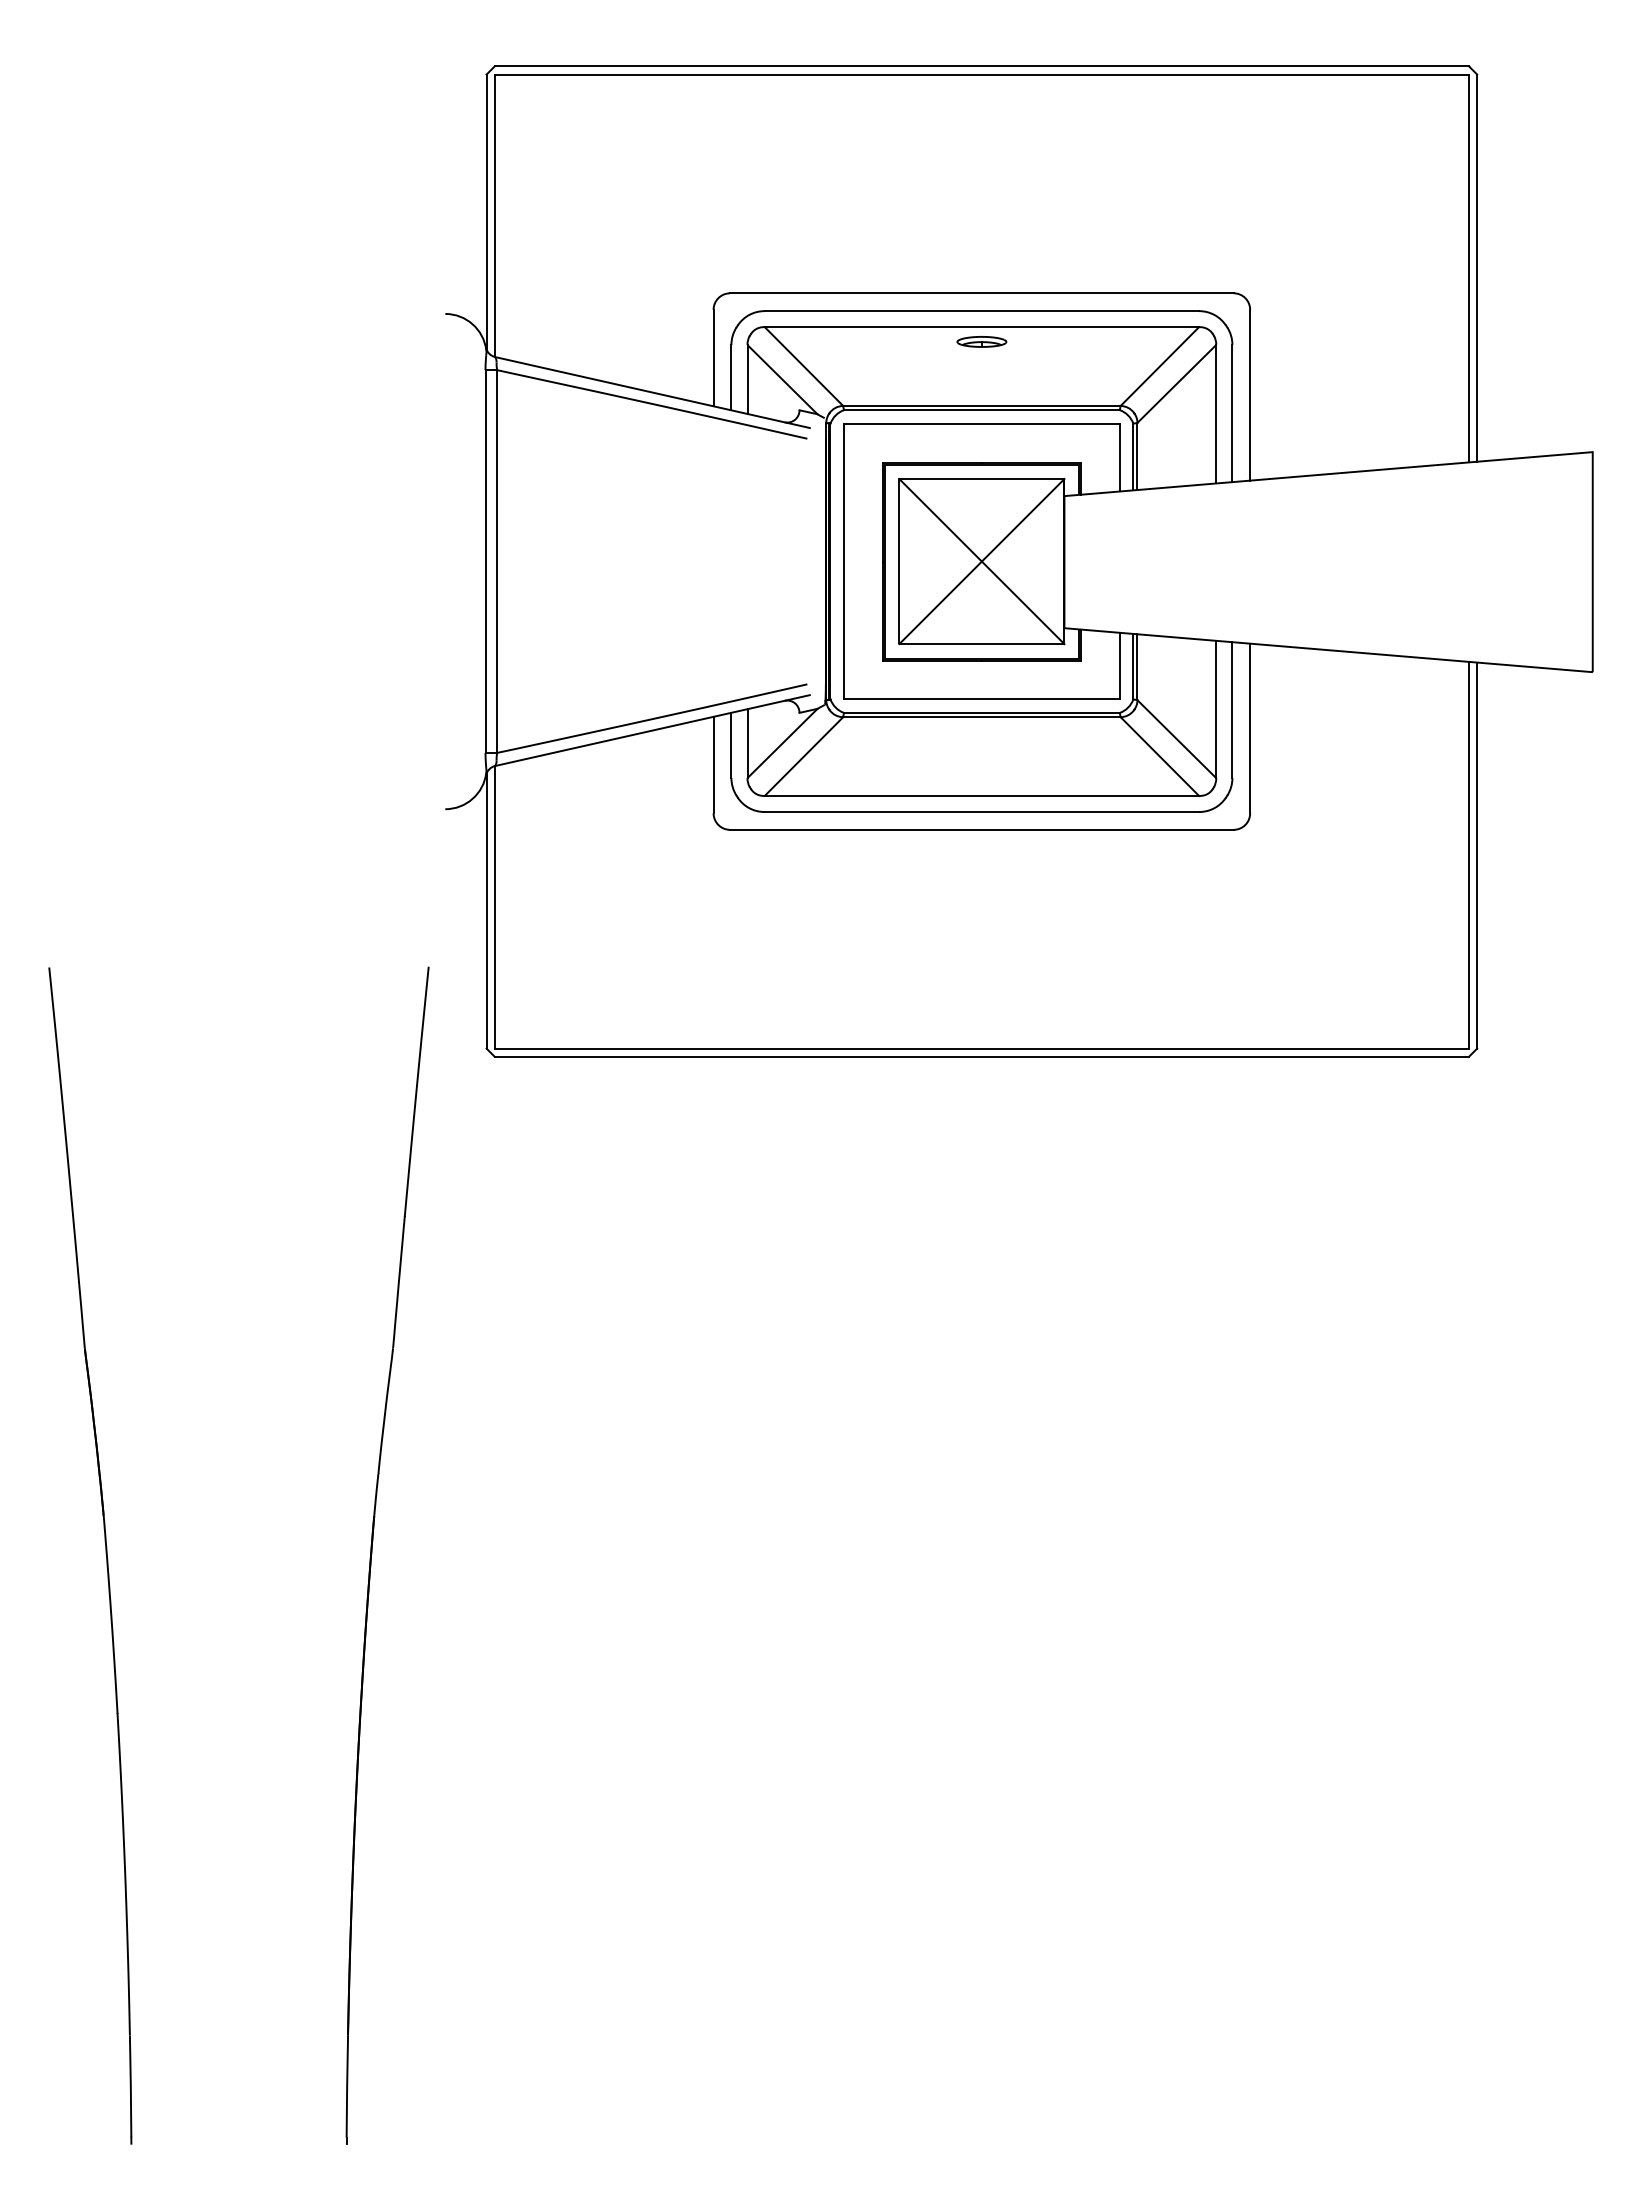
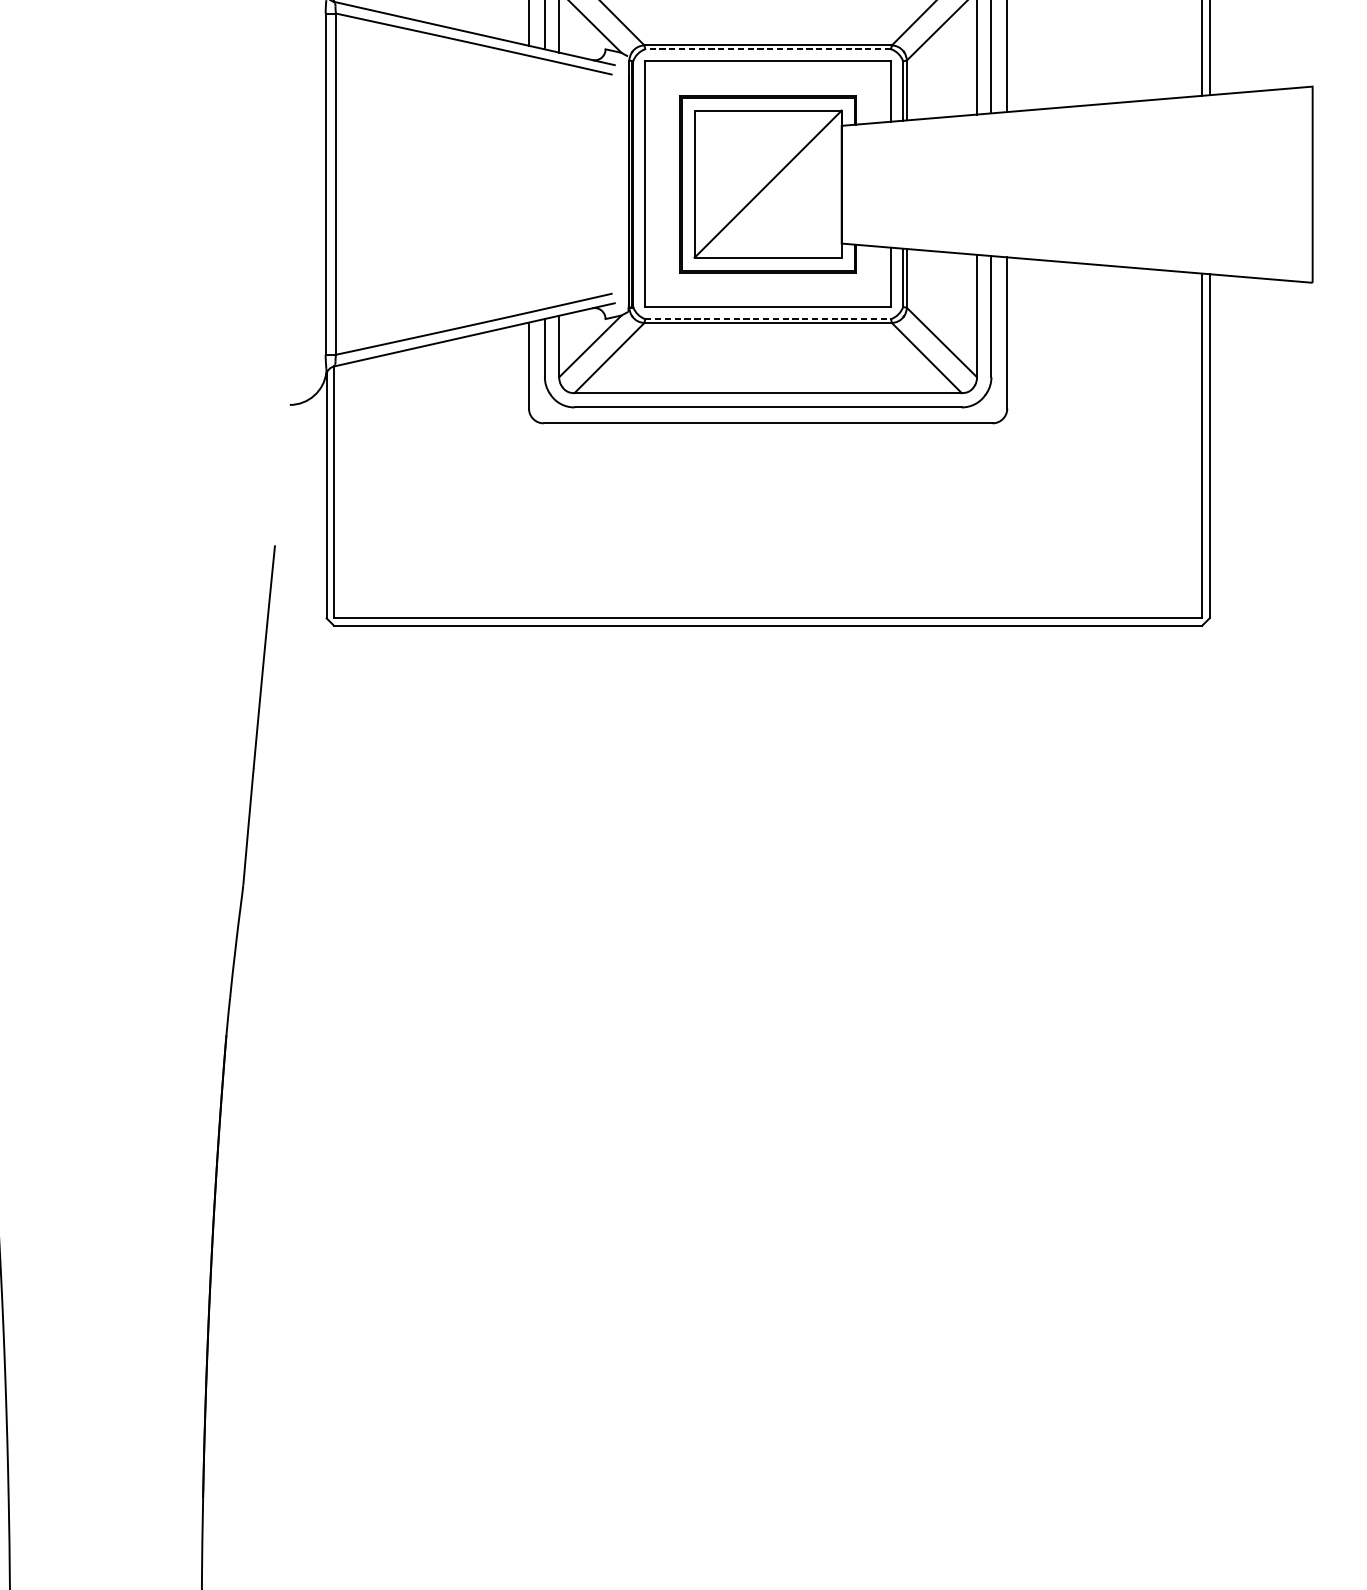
line: (981, 410) -> (767, 49), solid -> dashed
line: (981, 561) -> (767, 184), removed
line: (981, 712) -> (767, 318), solid -> dashed

